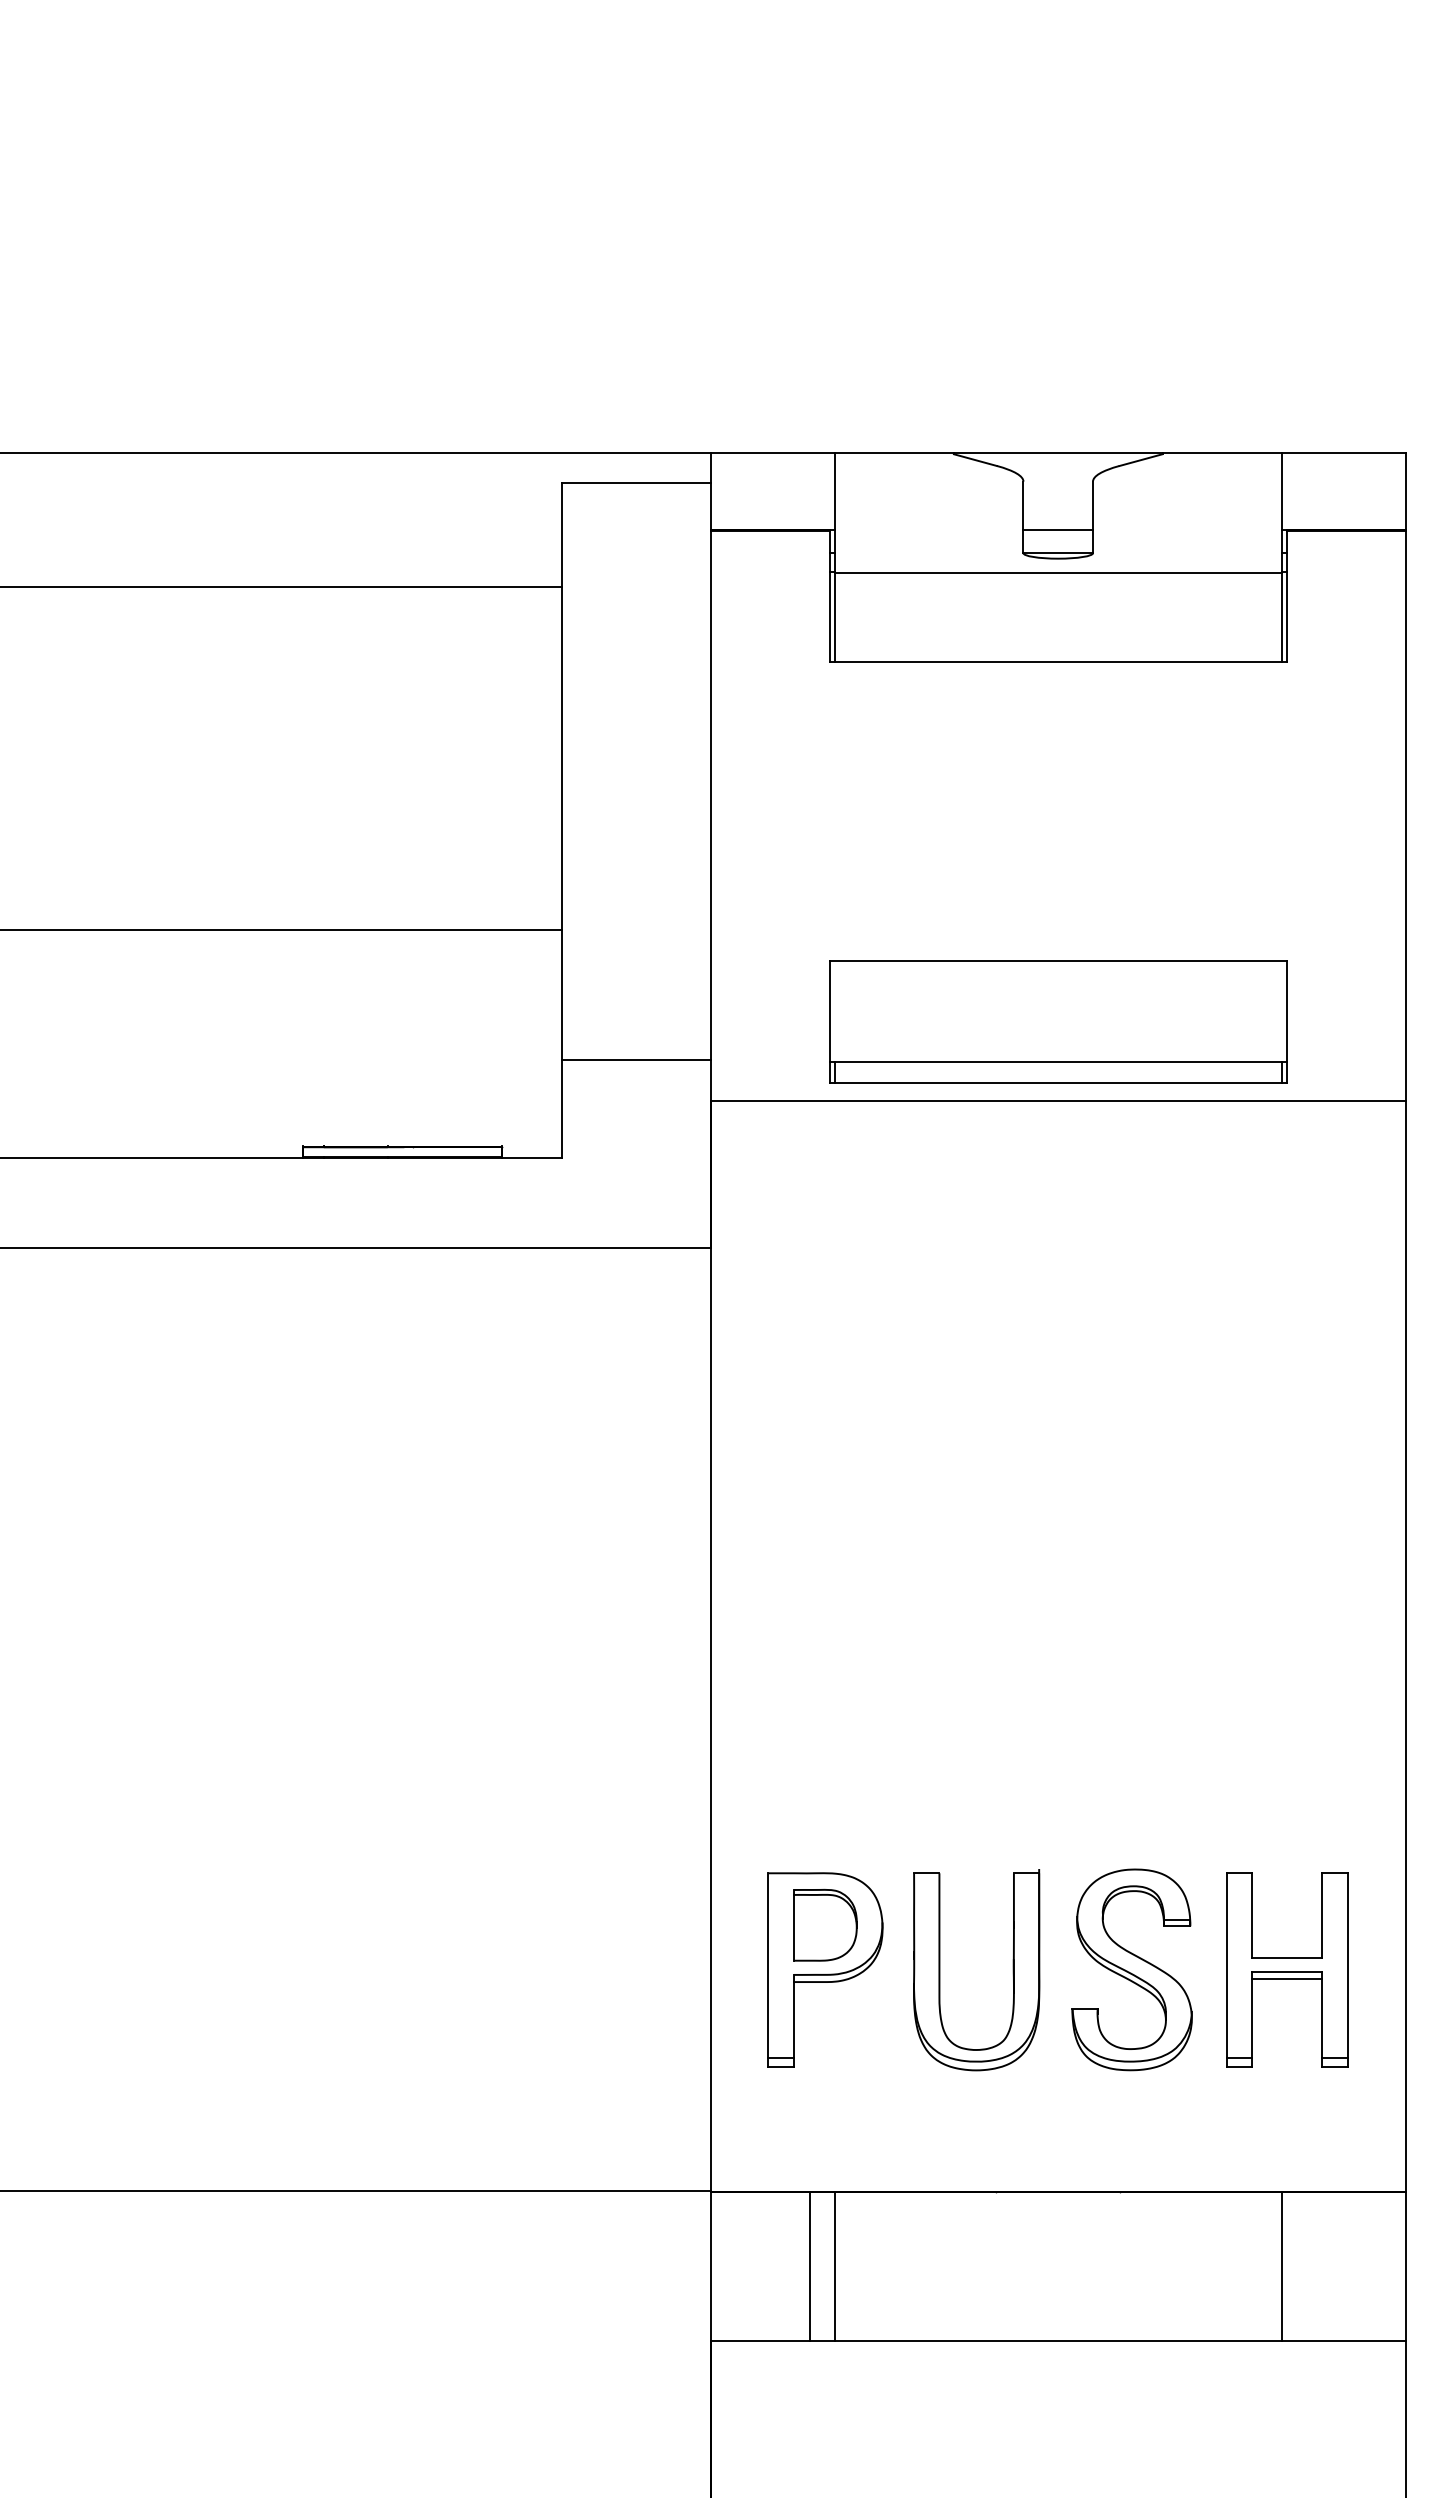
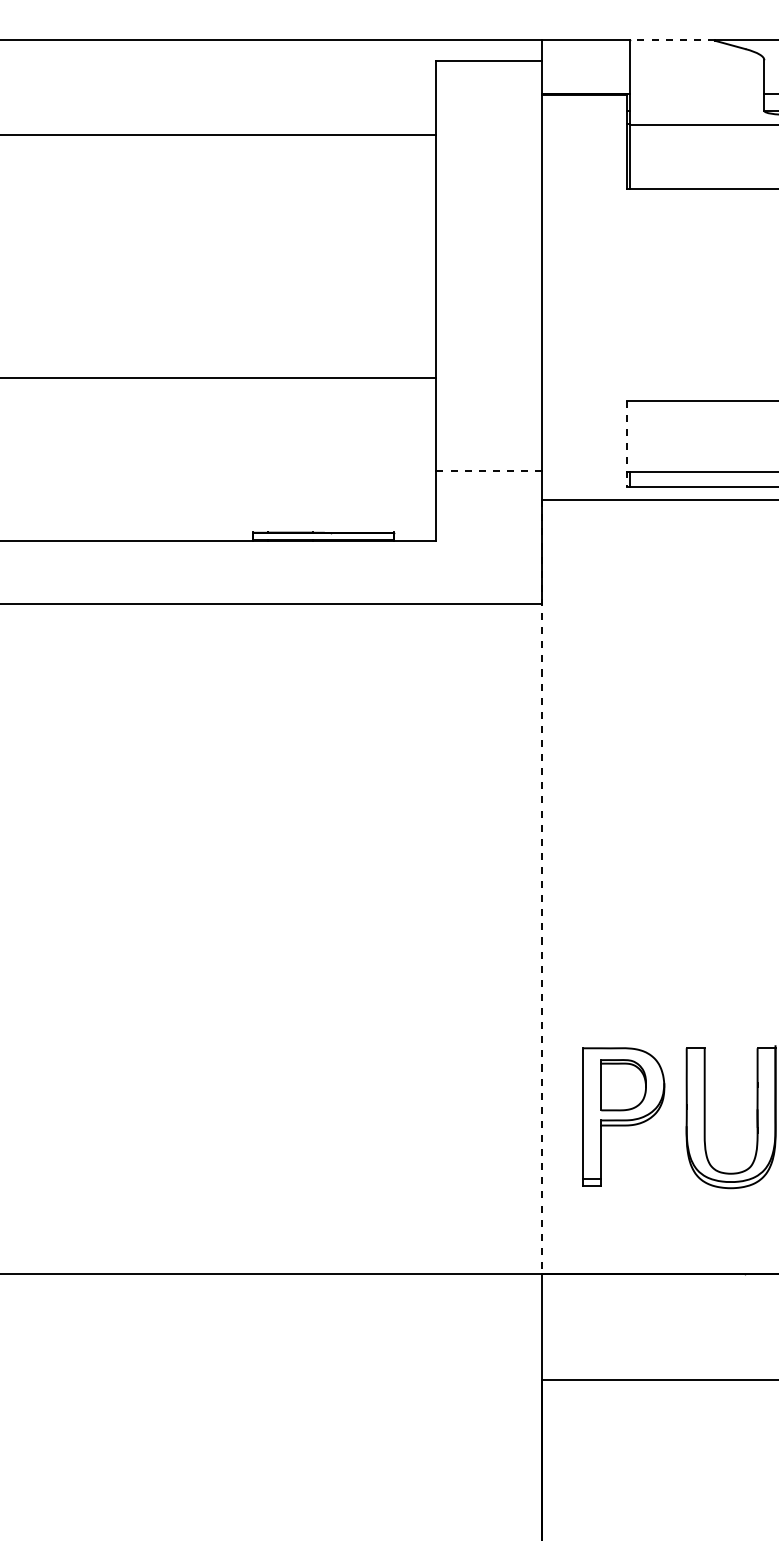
line: (894, 453) -> (672, 40), solid -> dashed
line: (829, 1022) -> (626, 444), solid -> dashed
line: (636, 1060) -> (489, 471), solid -> dashed
line: (710, 1647) -> (542, 887), solid -> dashed
line: (809, 2265) -> (612, 1326), removed
line: (834, 2265) -> (630, 1326), removed

